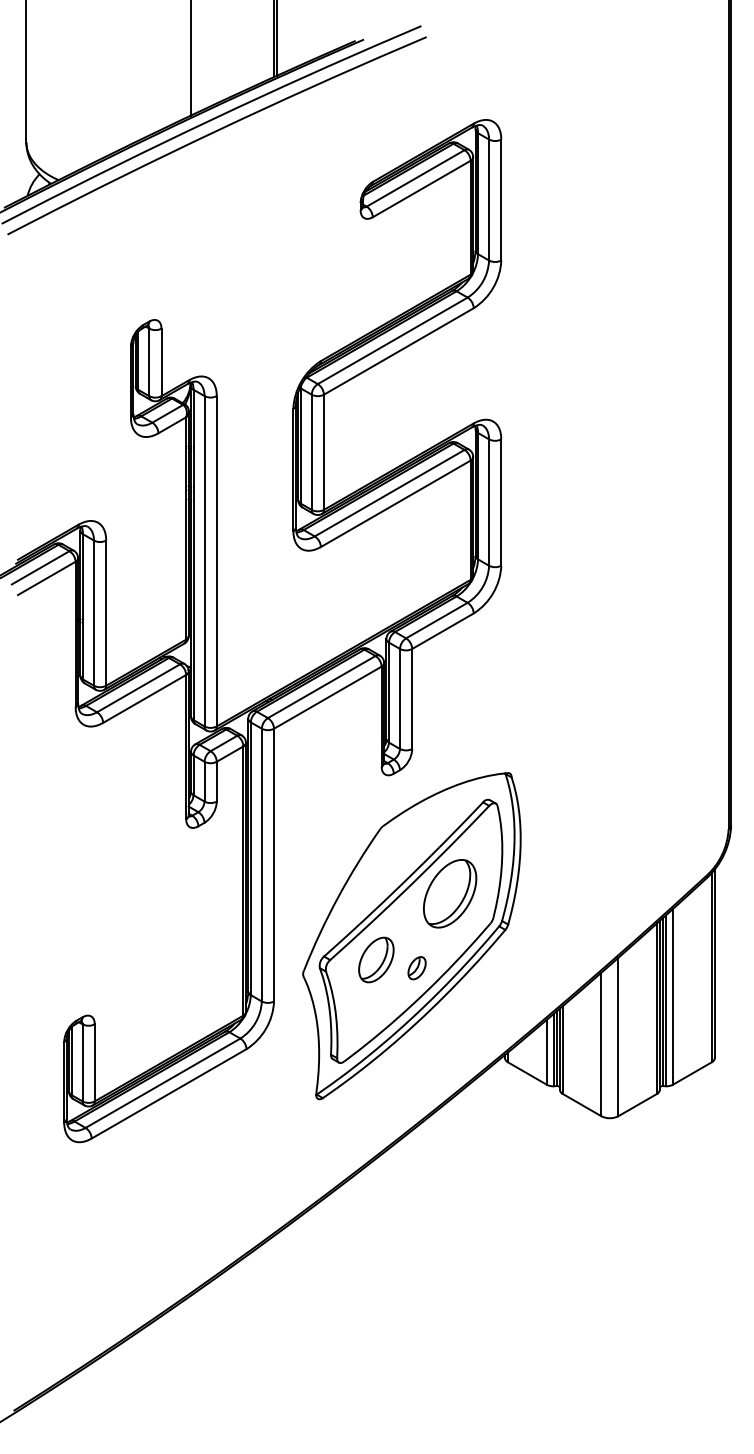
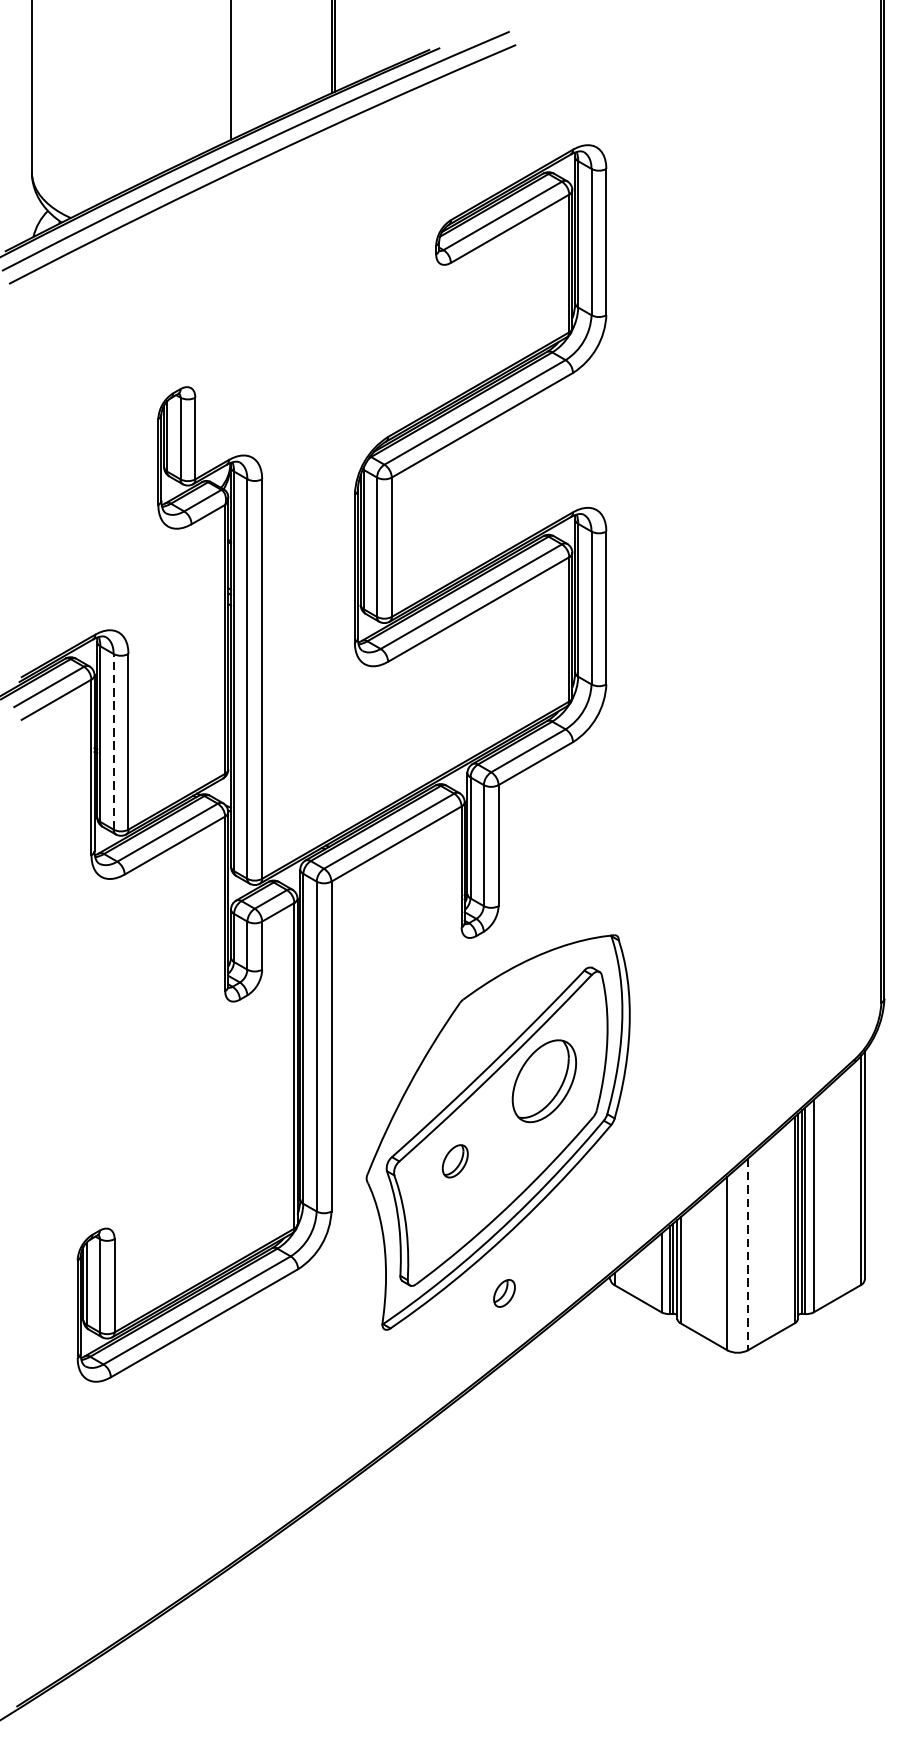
line: (94, 613) -> (114, 742), solid -> dashed
part: (376, 959) -> (455, 1160), size x0.6
part: (416, 968) -> (503, 1293), moved
line: (618, 1037) -> (748, 1255), solid -> dashed

